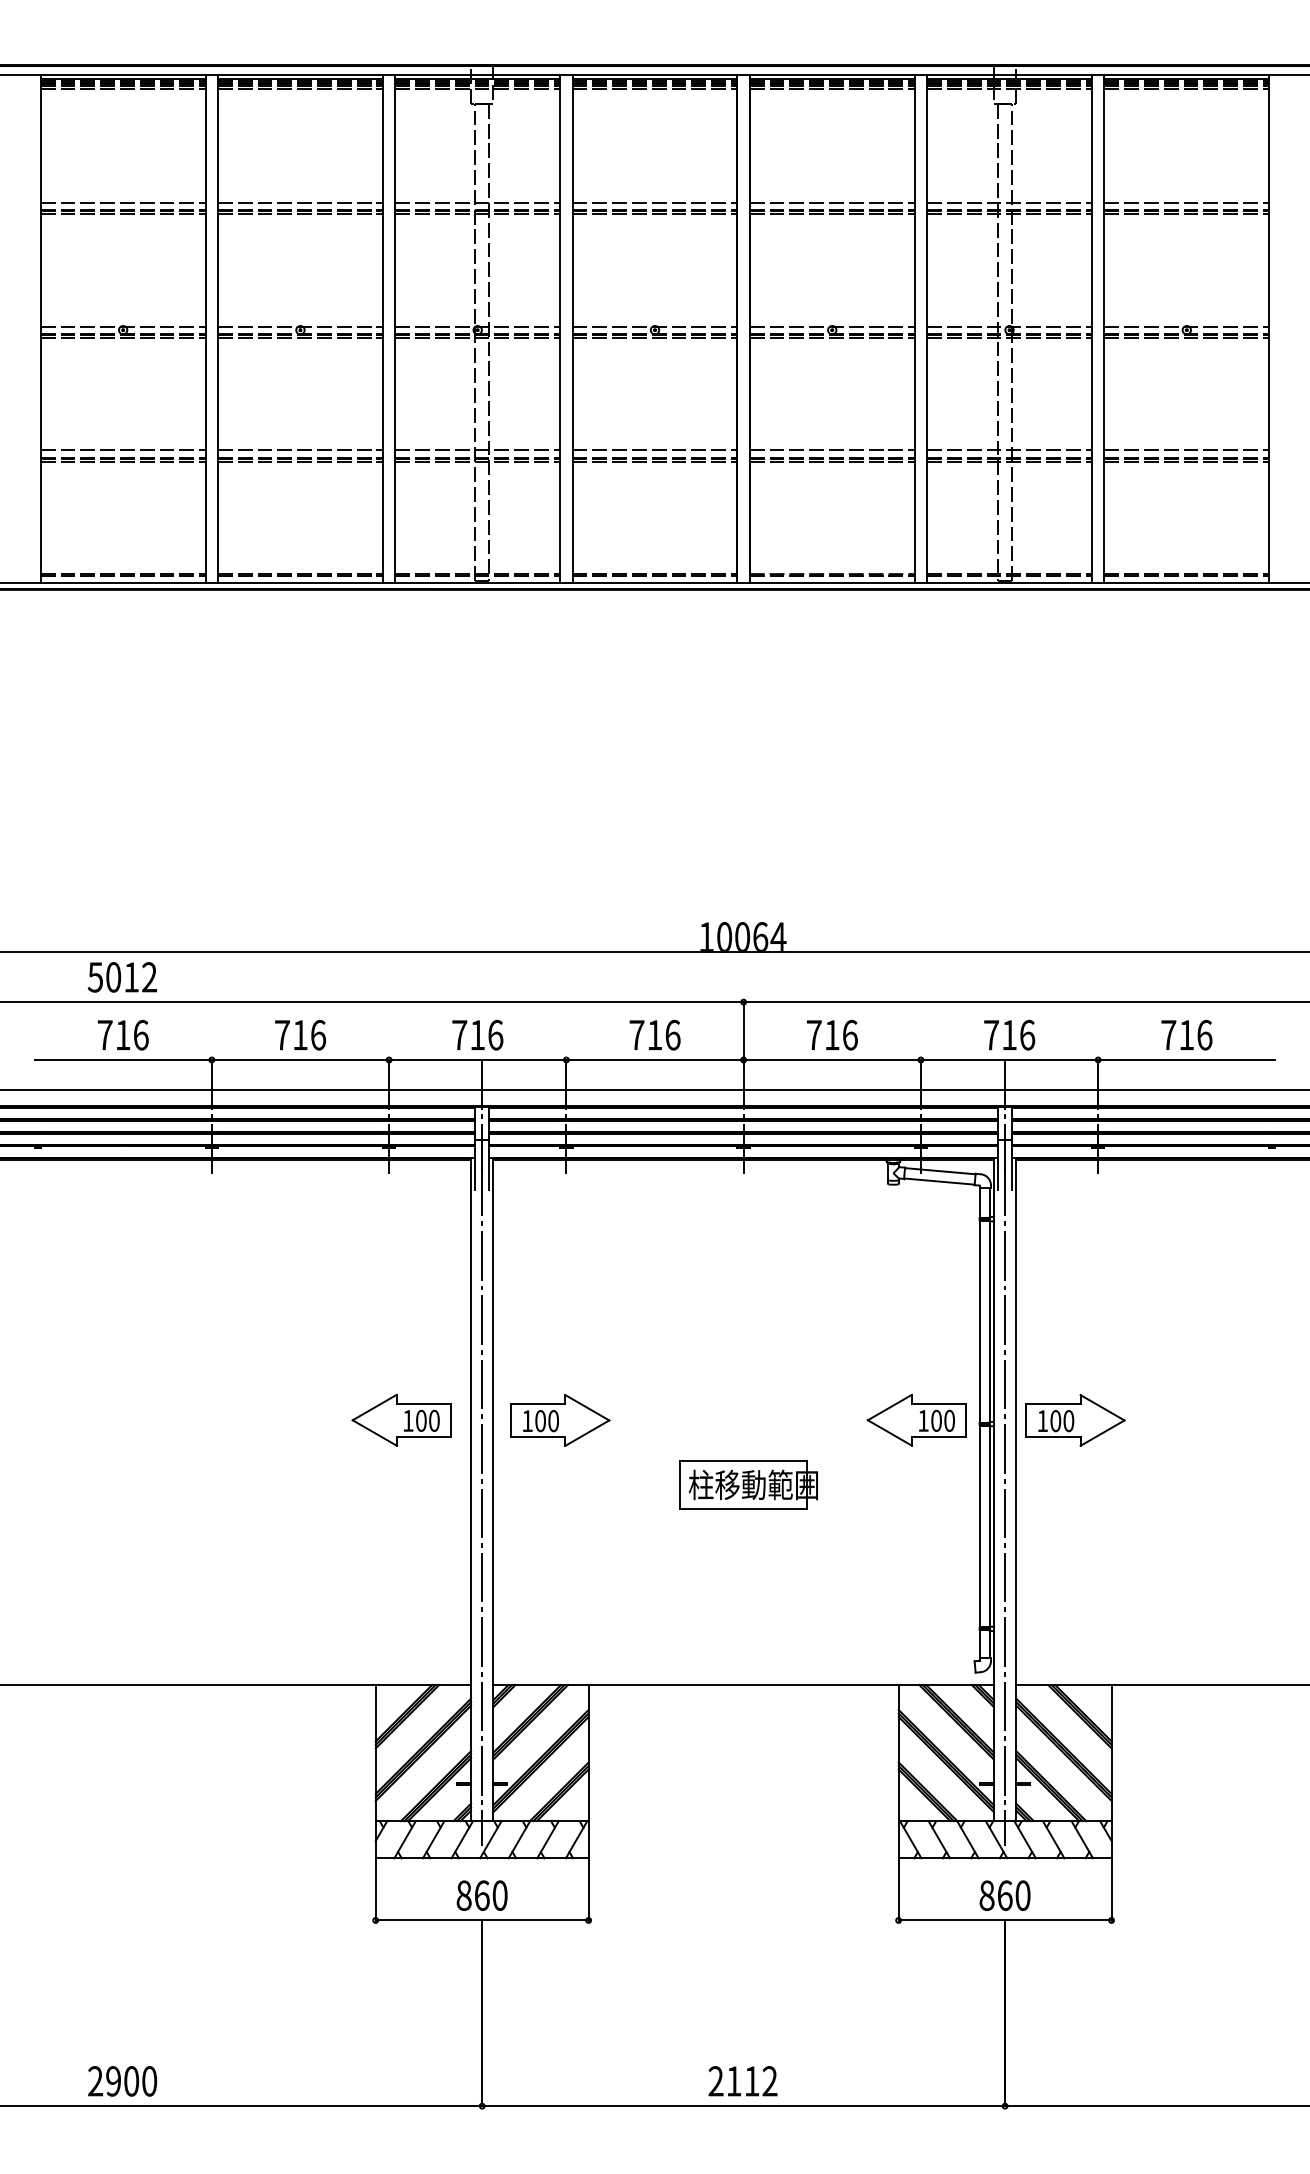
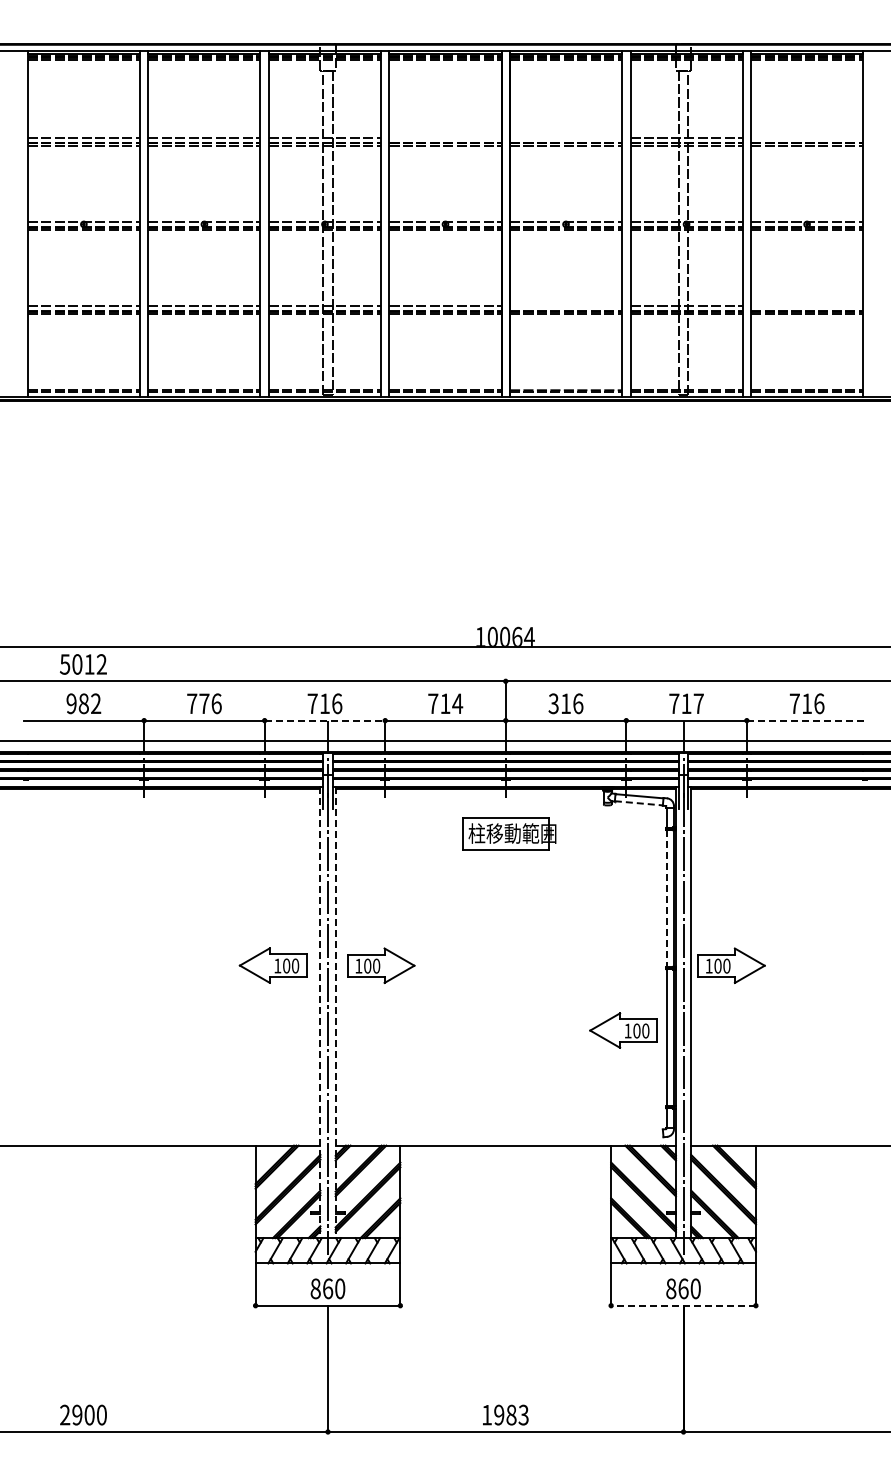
line: (655, 202) -> (445, 137), removed
line: (831, 202) -> (565, 137), removed
line: (1187, 202) -> (807, 137), removed
line: (831, 450) -> (565, 306), removed
line: (1187, 450) -> (807, 306), removed
text: (122, 1034) -> (83, 703), 716 -> 982
text: (300, 1034) -> (204, 703), 716 -> 776
text: (672, 1034) -> (457, 703), 716 -> 714
text: (813, 1034) -> (553, 703), 716 -> 316
text: (1027, 1034) -> (698, 703), 716 -> 717
line: (478, 1059) -> (325, 720), solid -> dashed
line: (1187, 1059) -> (807, 720), solid -> dashed
line: (940, 1181) -> (639, 803), solid -> dashed
line: (980, 1321) -> (666, 898), solid -> dashed
part: (916, 1420) -> (623, 1030), moved
part: (749, 1484) -> (509, 833), moved
line: (471, 1490) -> (320, 1013), solid -> dashed
line: (493, 1490) -> (335, 1013), solid -> dashed
line: (1005, 1920) -> (683, 1305), solid -> dashed
text: (743, 2080) -> (505, 1414), 2112 -> 1983

